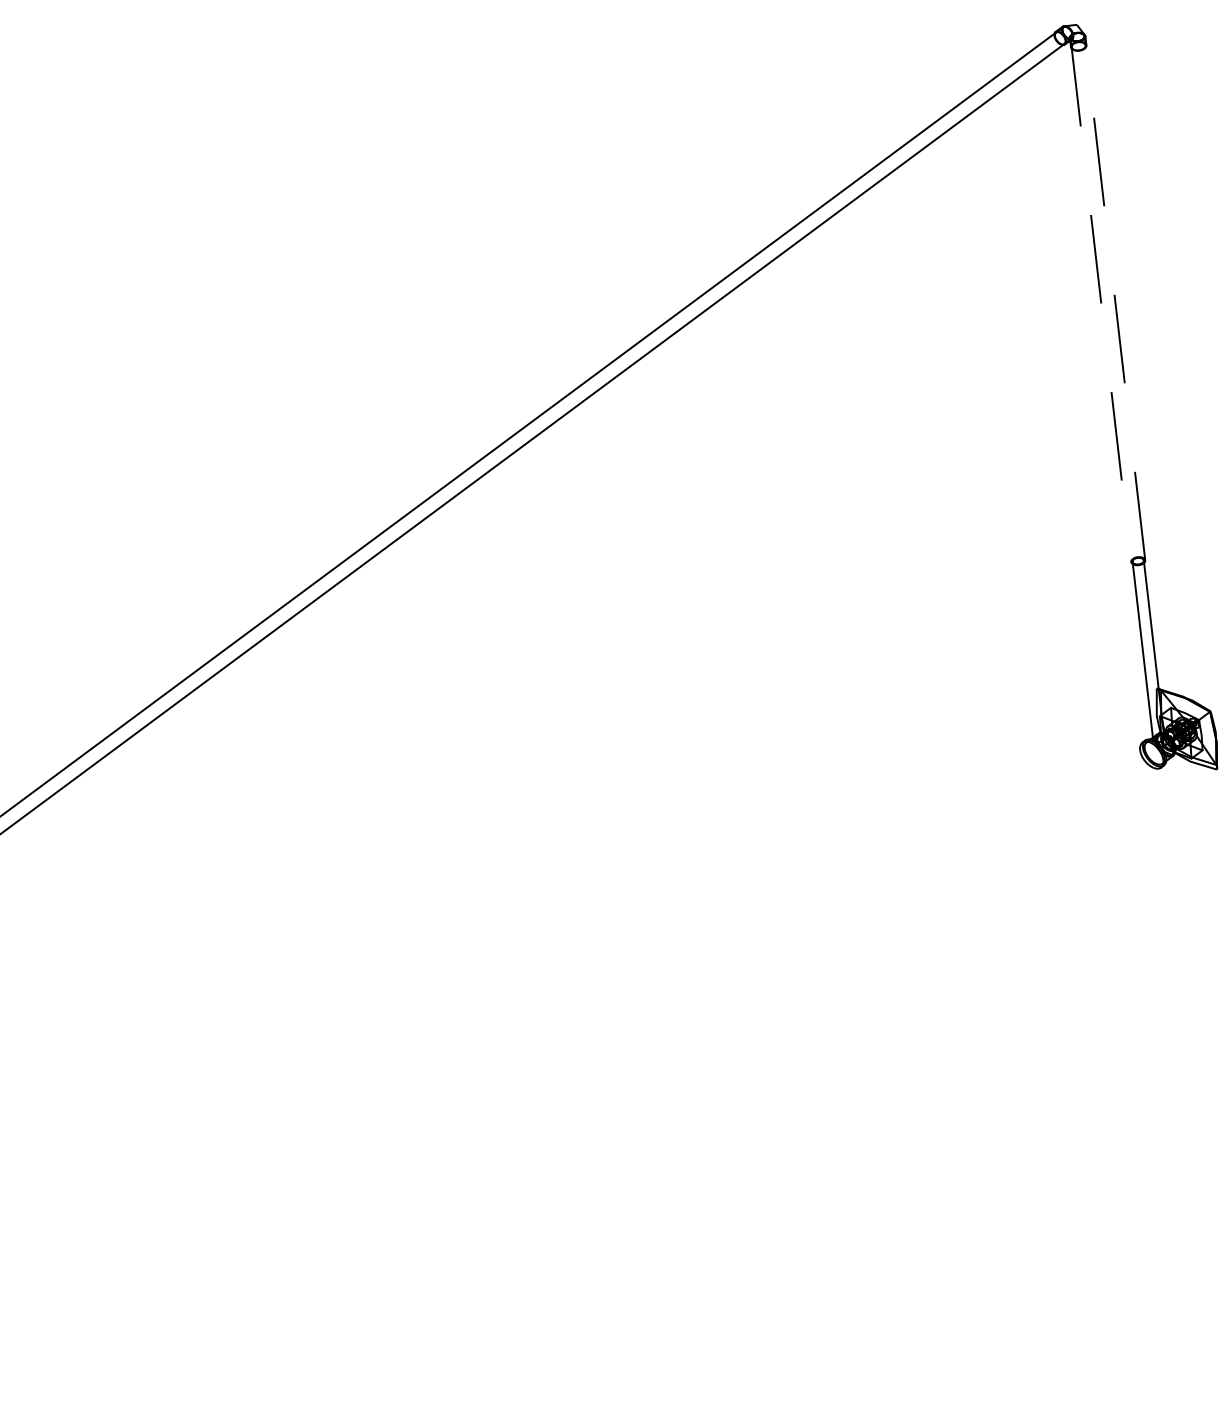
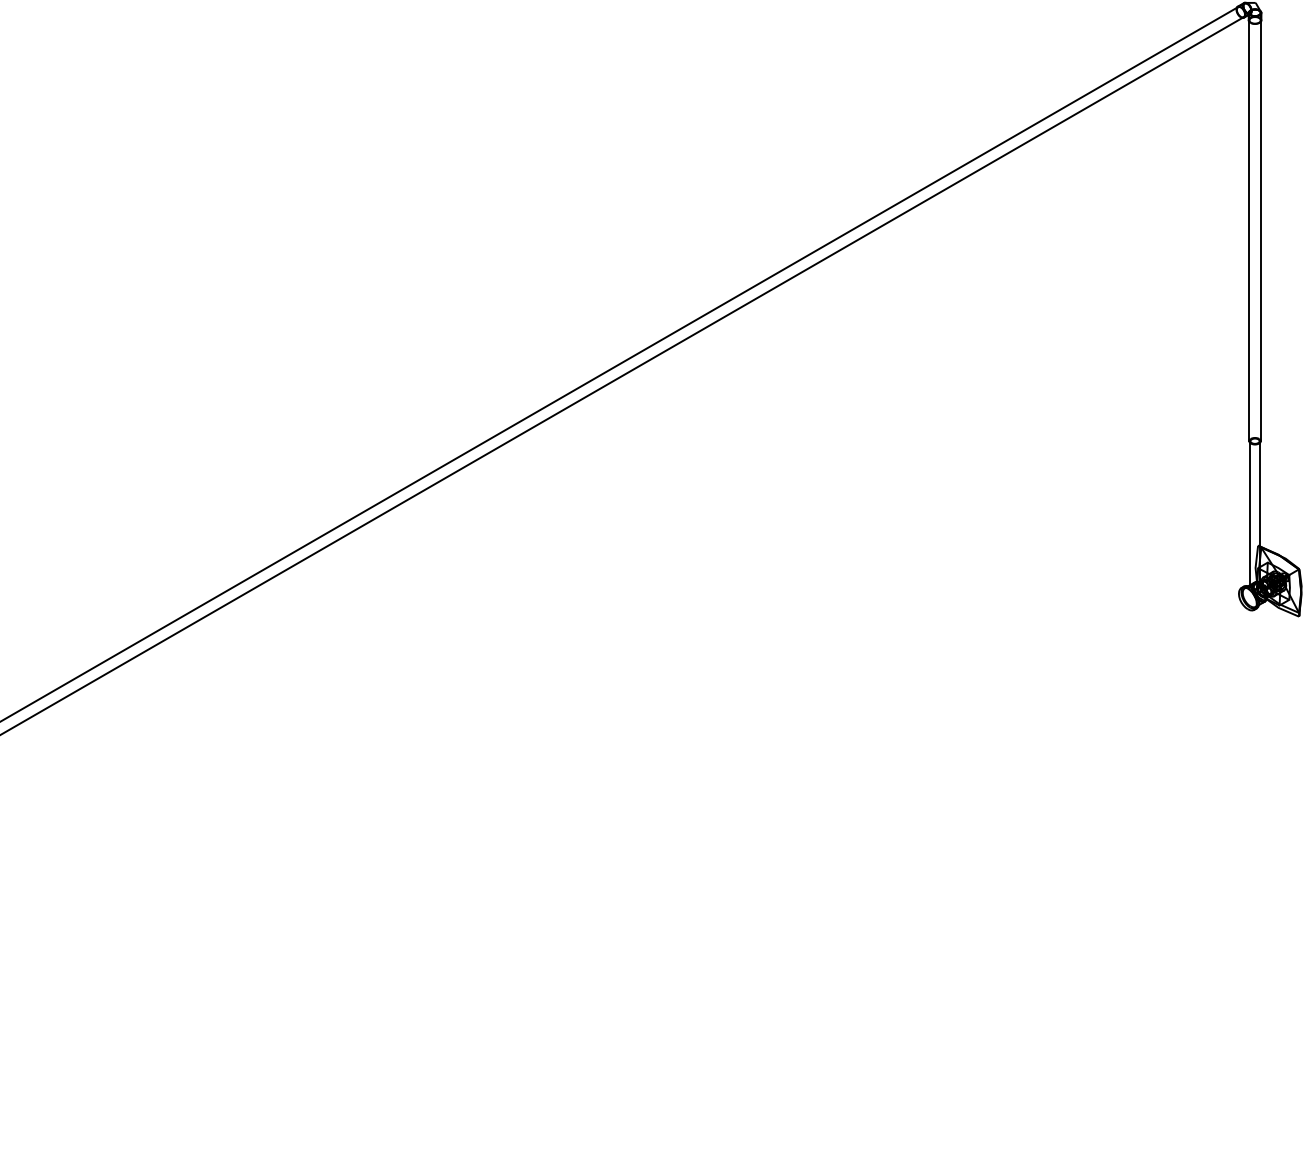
line: (1114, 297) -> (1260, 226), dashed -> solid
line: (1101, 300) -> (1249, 227), dashed -> solid

